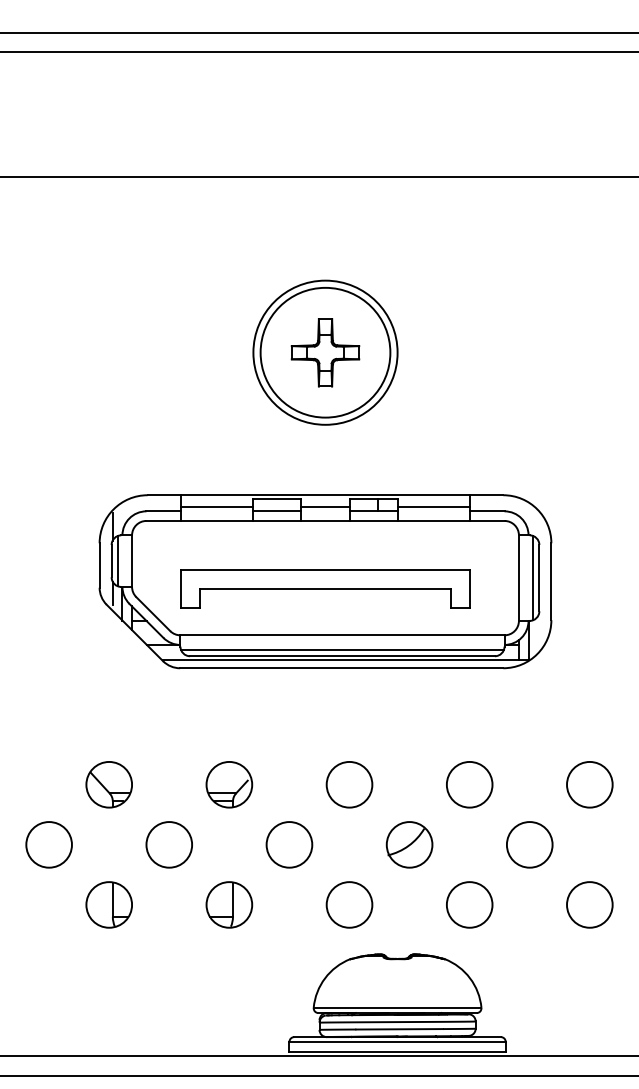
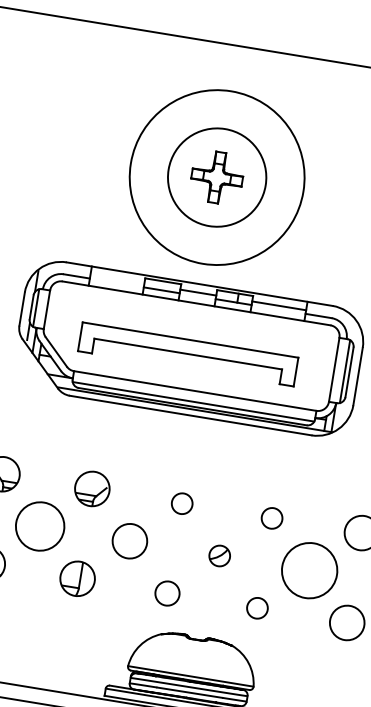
circle: (325, 352) -> (217, 177), size x1.6
line: (217, 506) -> (117, 279), removed
circle: (349, 784) -> (182, 503), size x0.6
circle: (469, 784) -> (271, 518), size x0.6
circle: (168, 844) -> (39, 526), size x1.4
part: (409, 844) -> (219, 555), size x0.6
circle: (529, 844) -> (309, 570), size x1.6
circle: (349, 904) -> (167, 593), size x0.7
circle: (469, 904) -> (257, 607), size x0.6

